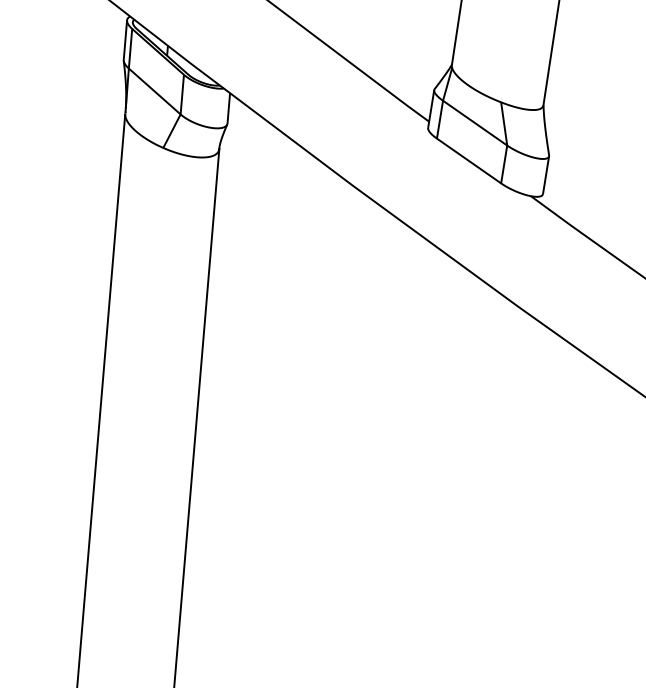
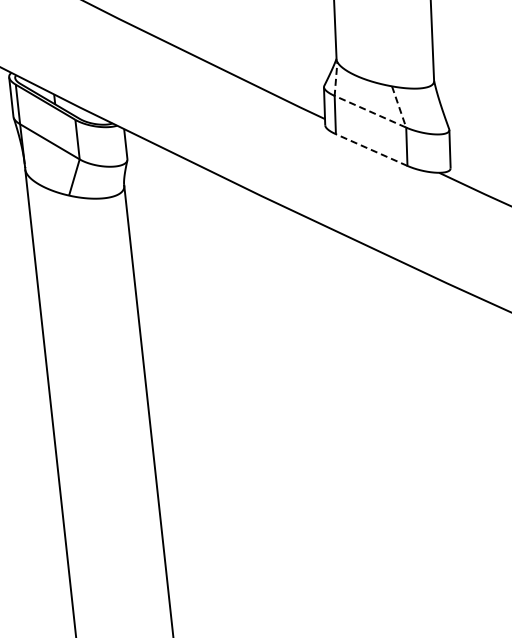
line: (478, 125) -> (374, 113), solid -> dashed
line: (468, 160) -> (371, 149), solid -> dashed

